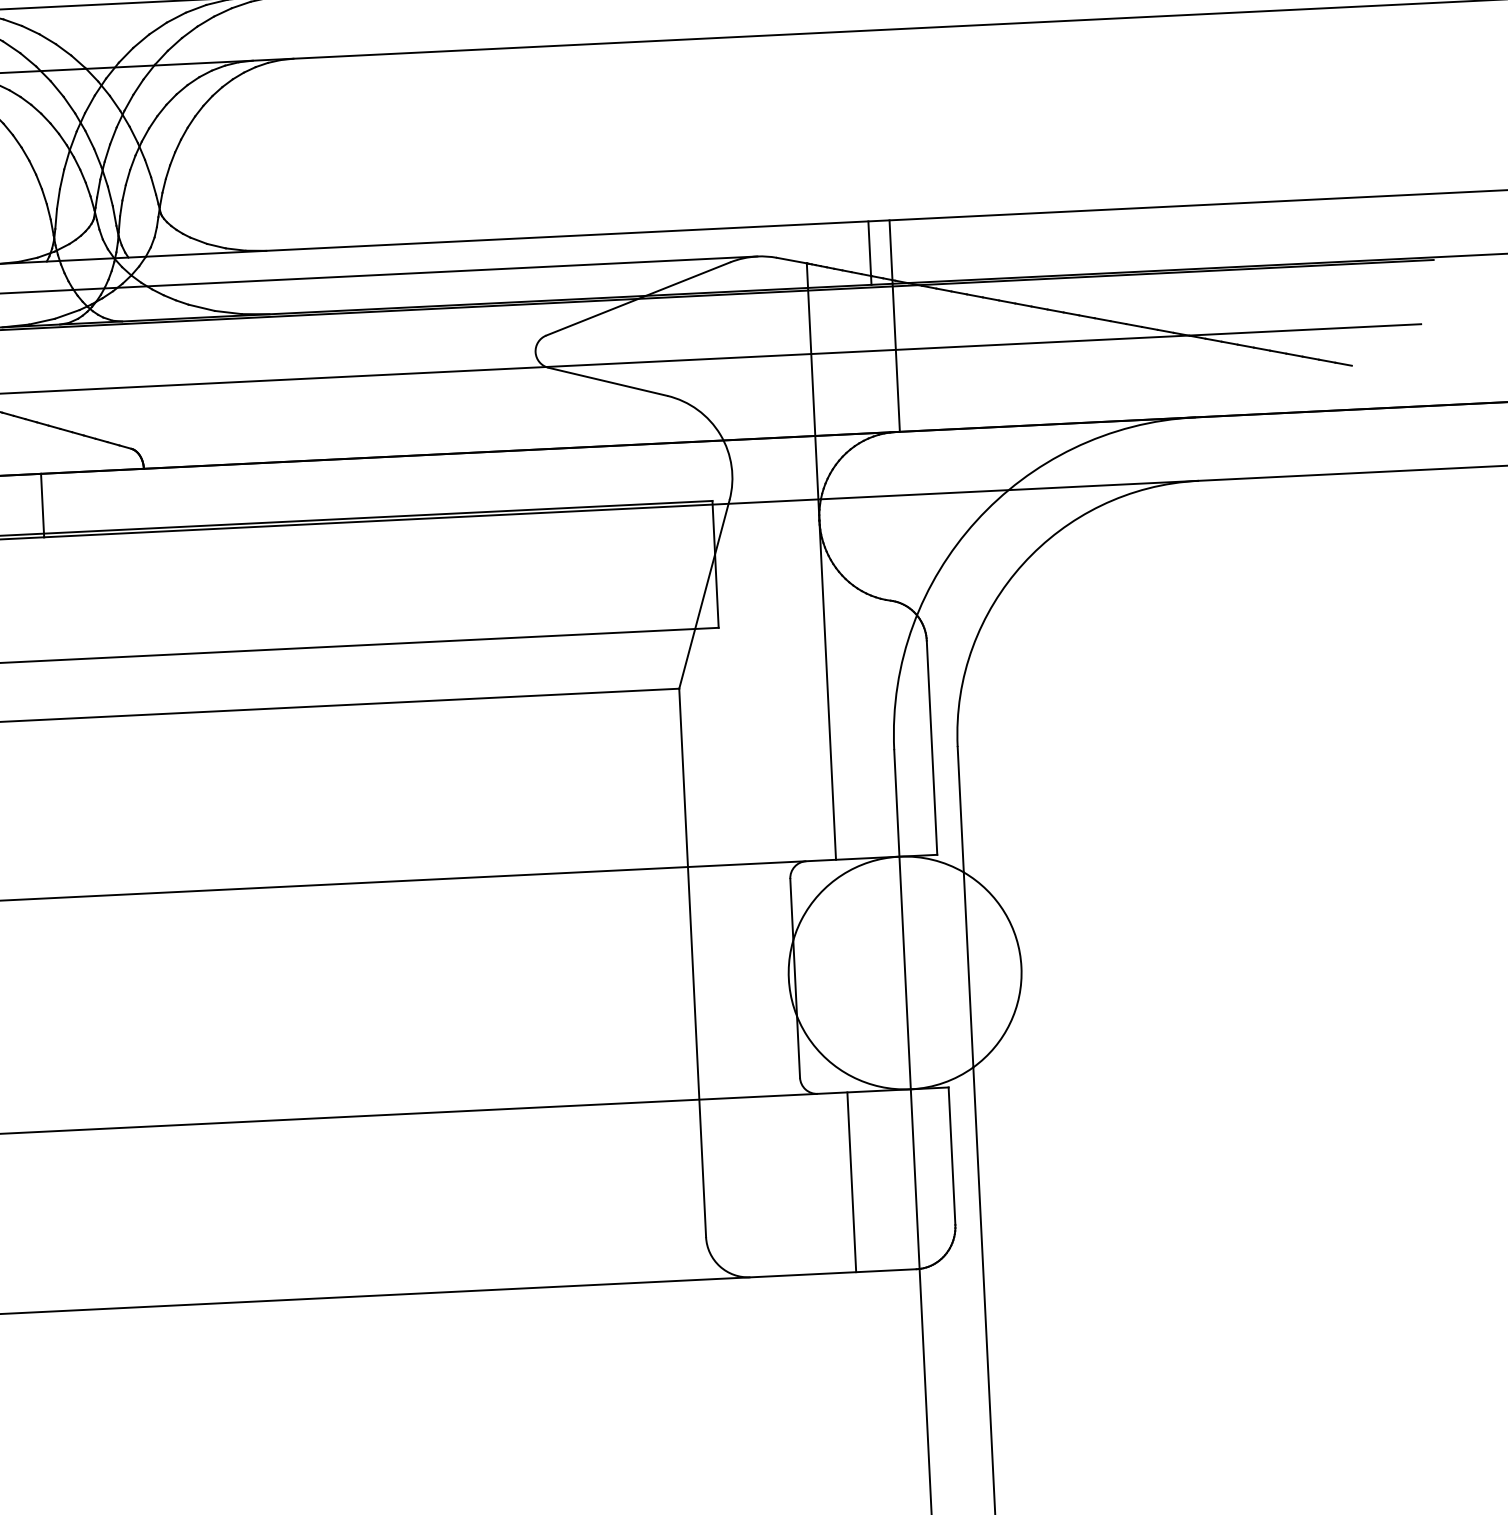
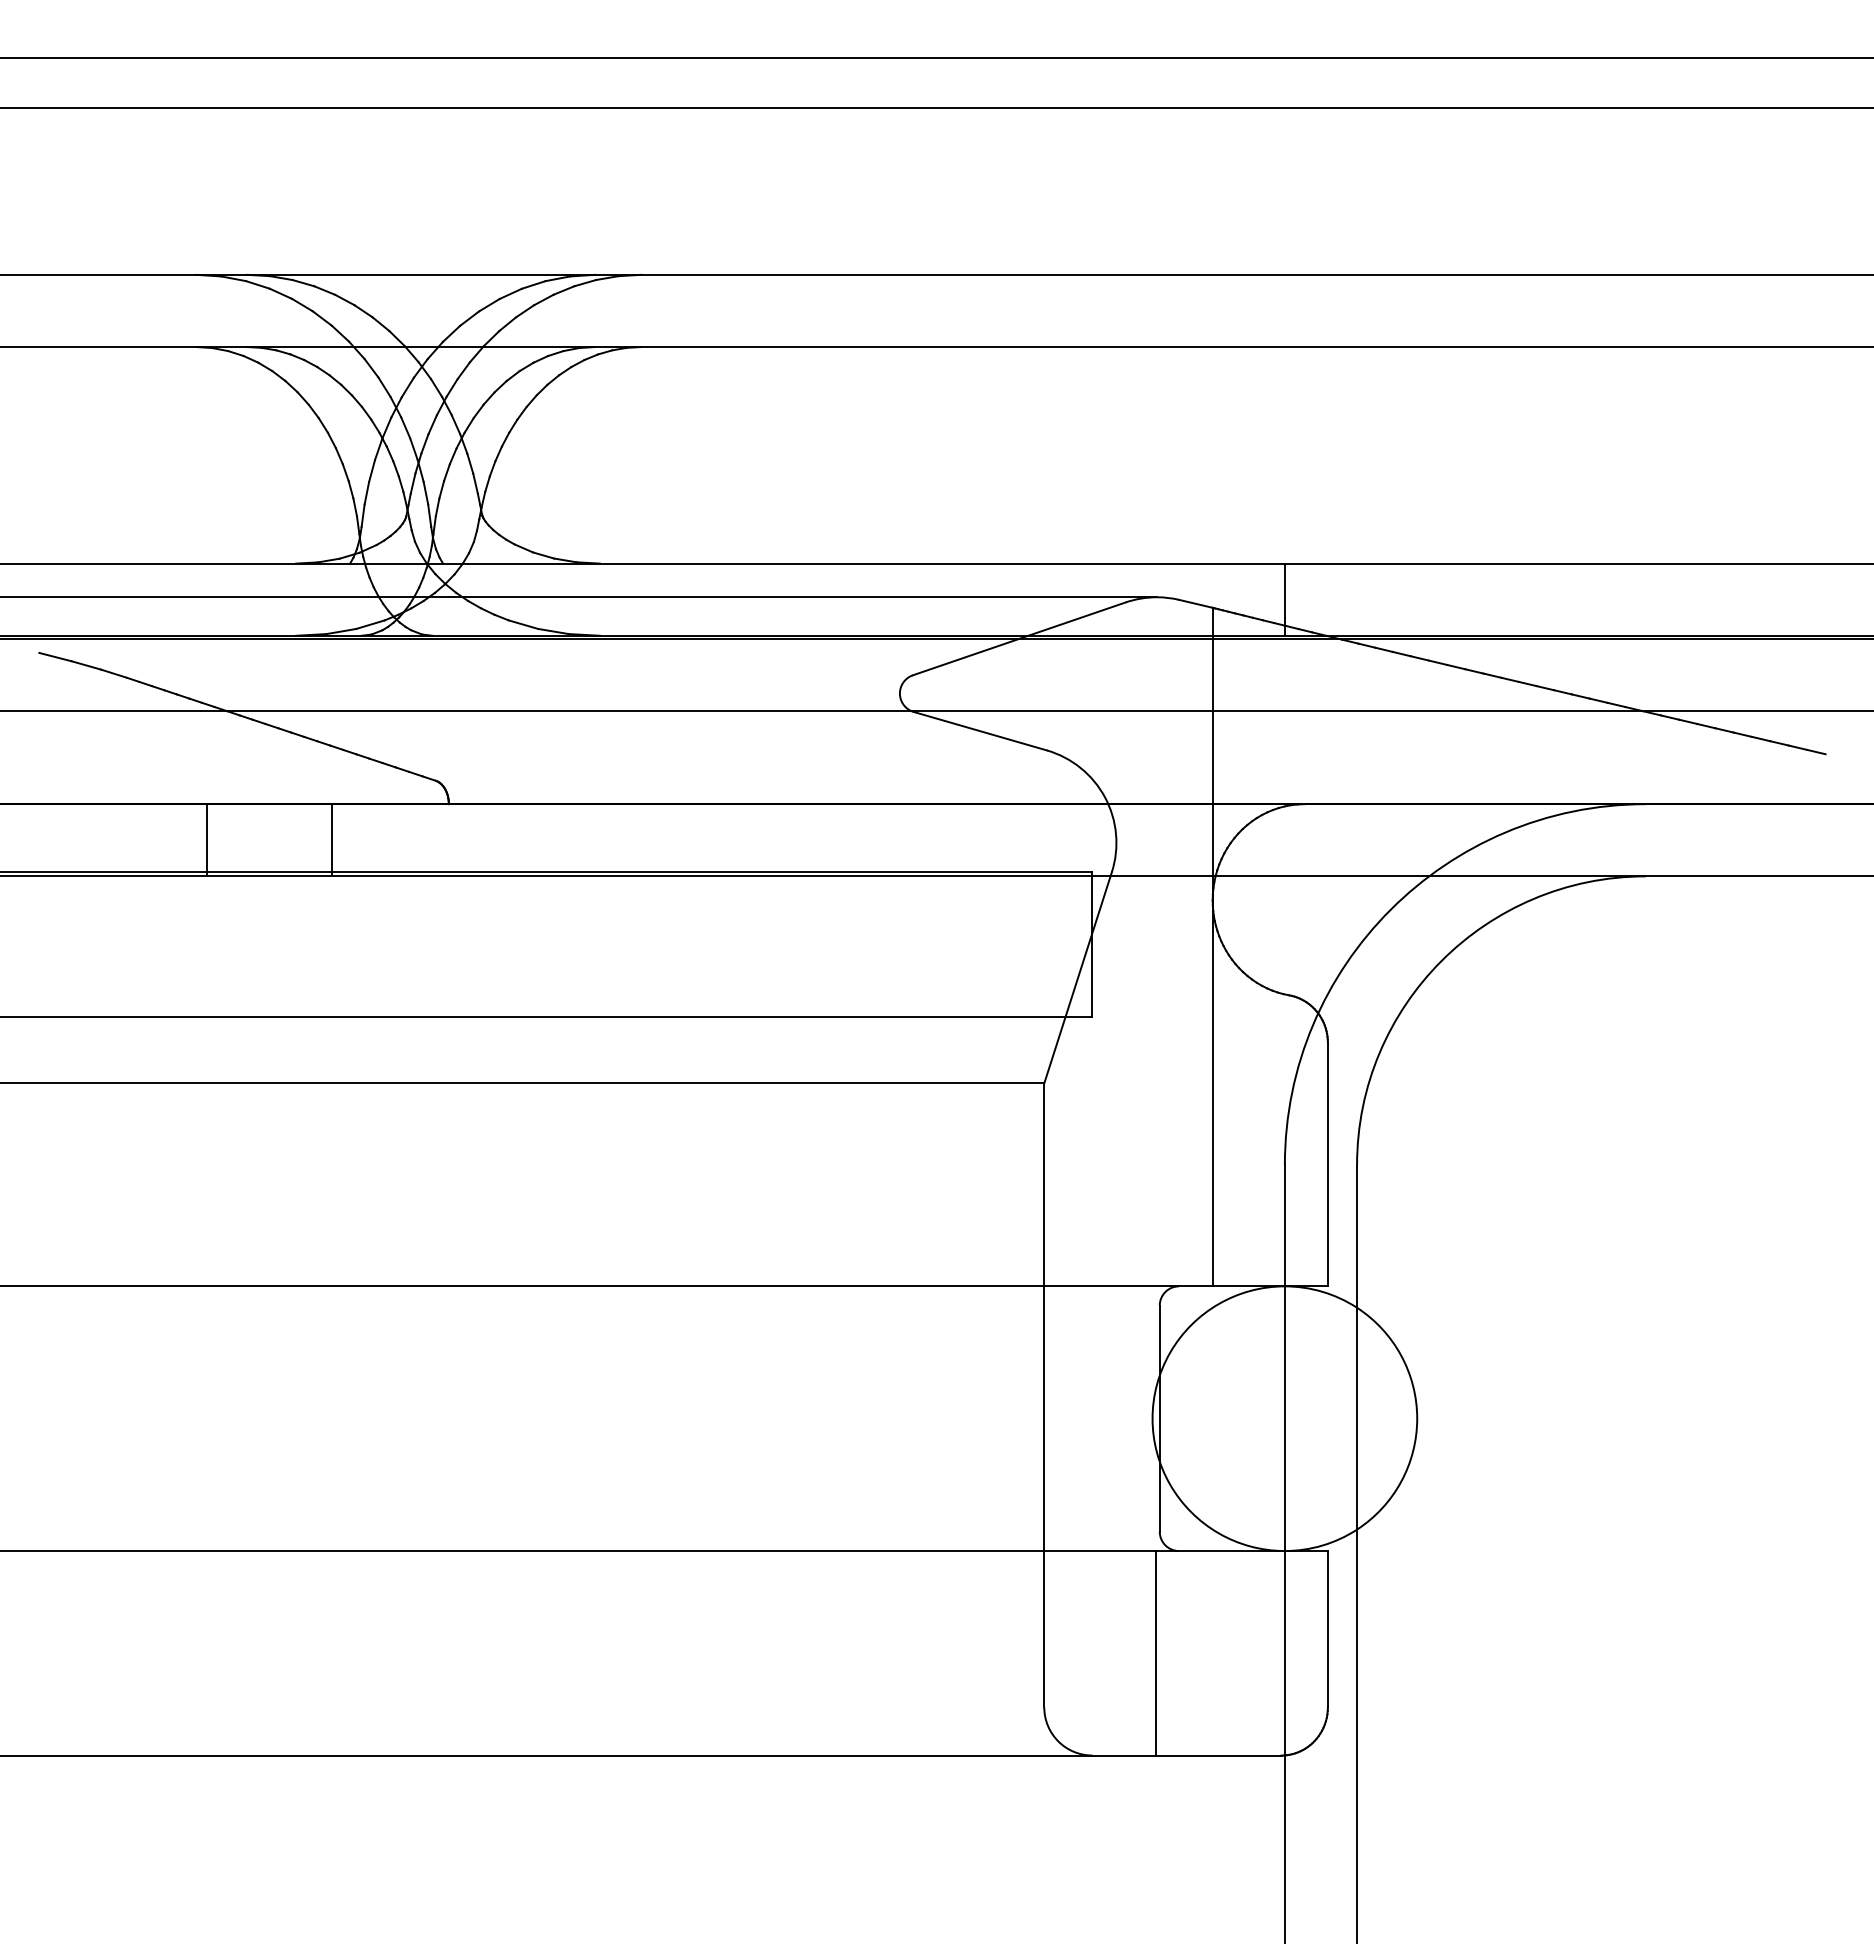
line: (894, 325) -> (1308, 683), removed
line: (851, 1182) -> (1155, 1653), moved

